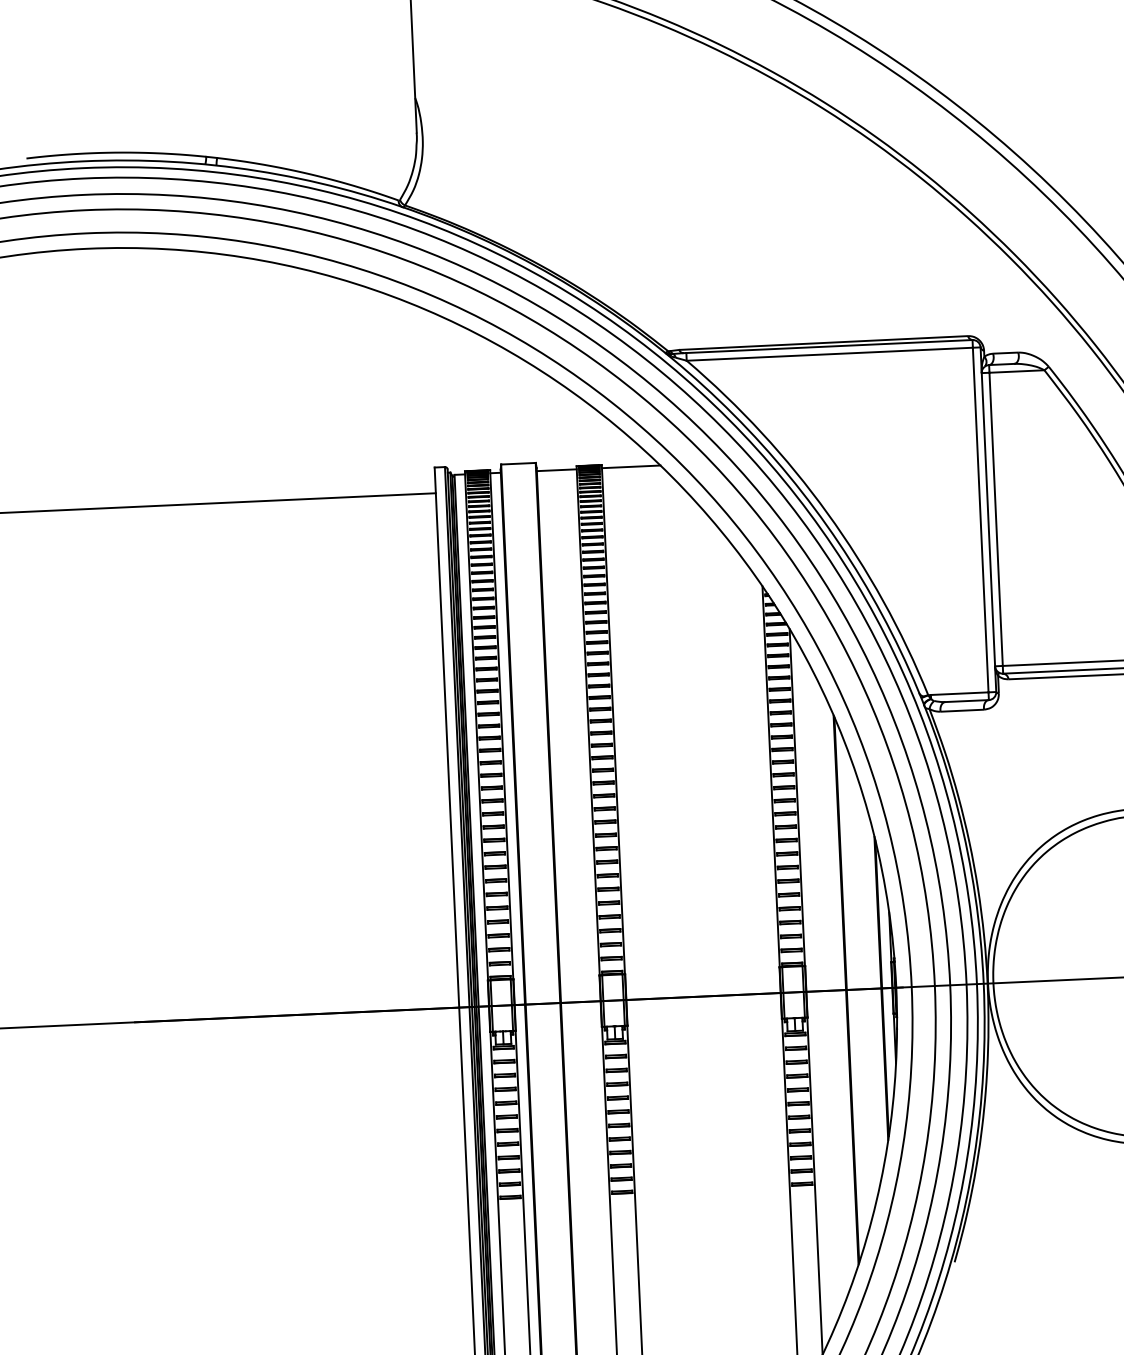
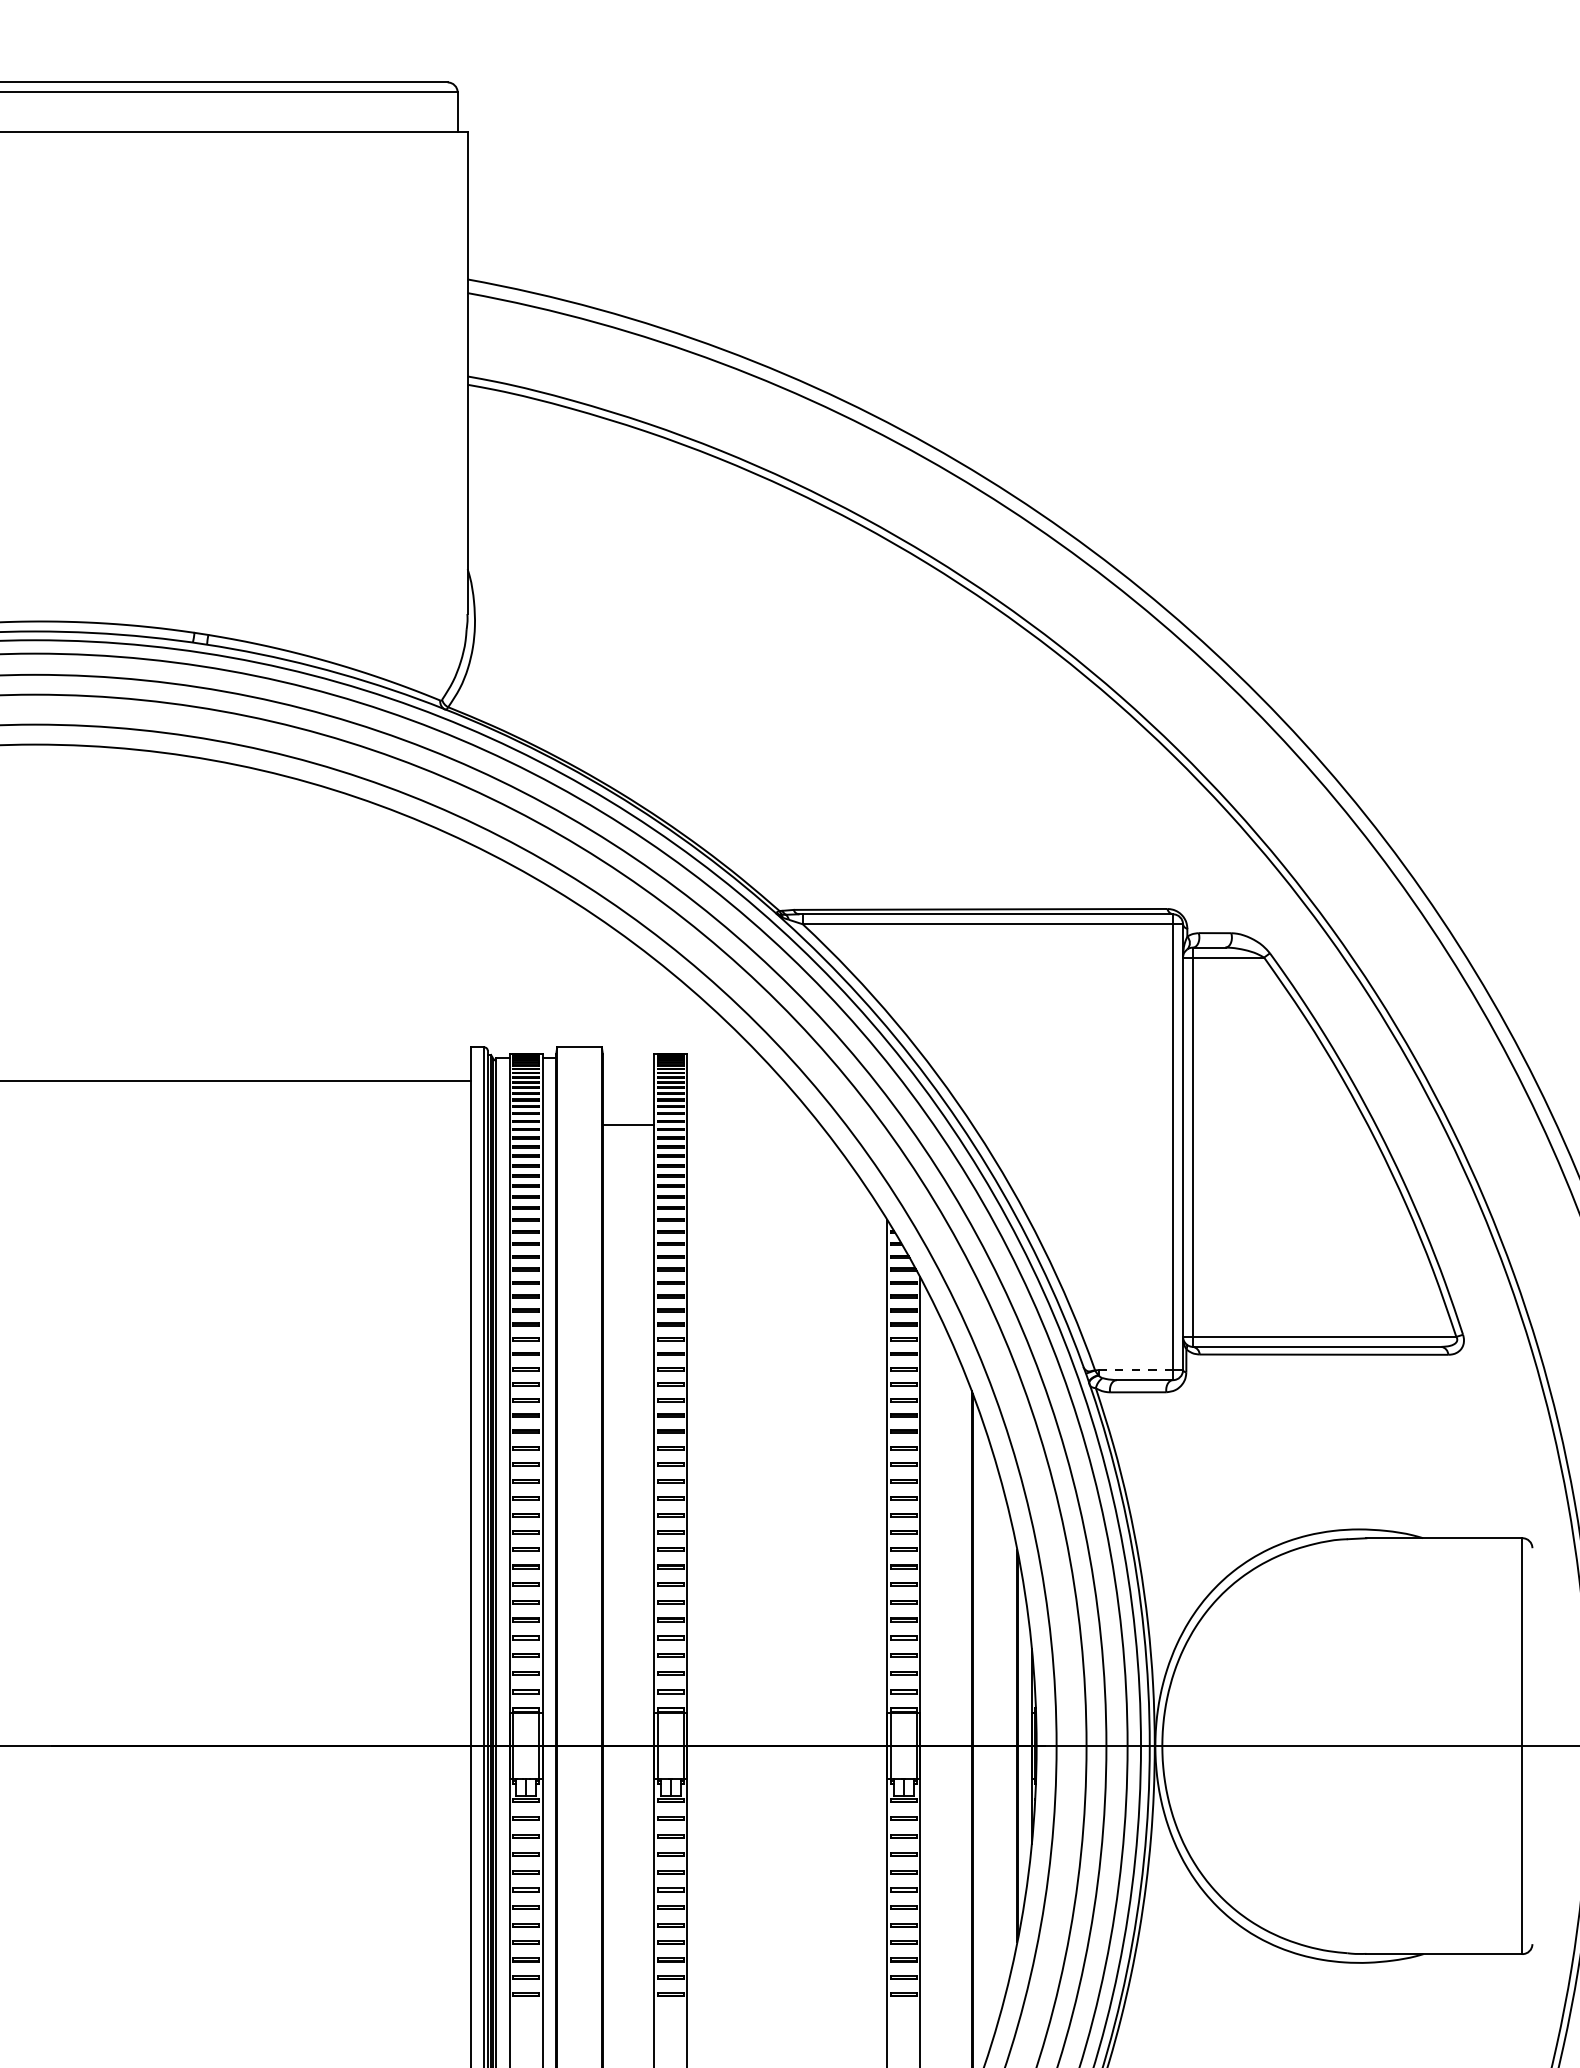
line: (630, 467) -> (724, 1058), removed
line: (556, 470) -> (628, 1125), moved
line: (960, 693) -> (1136, 1370), solid -> dashed

